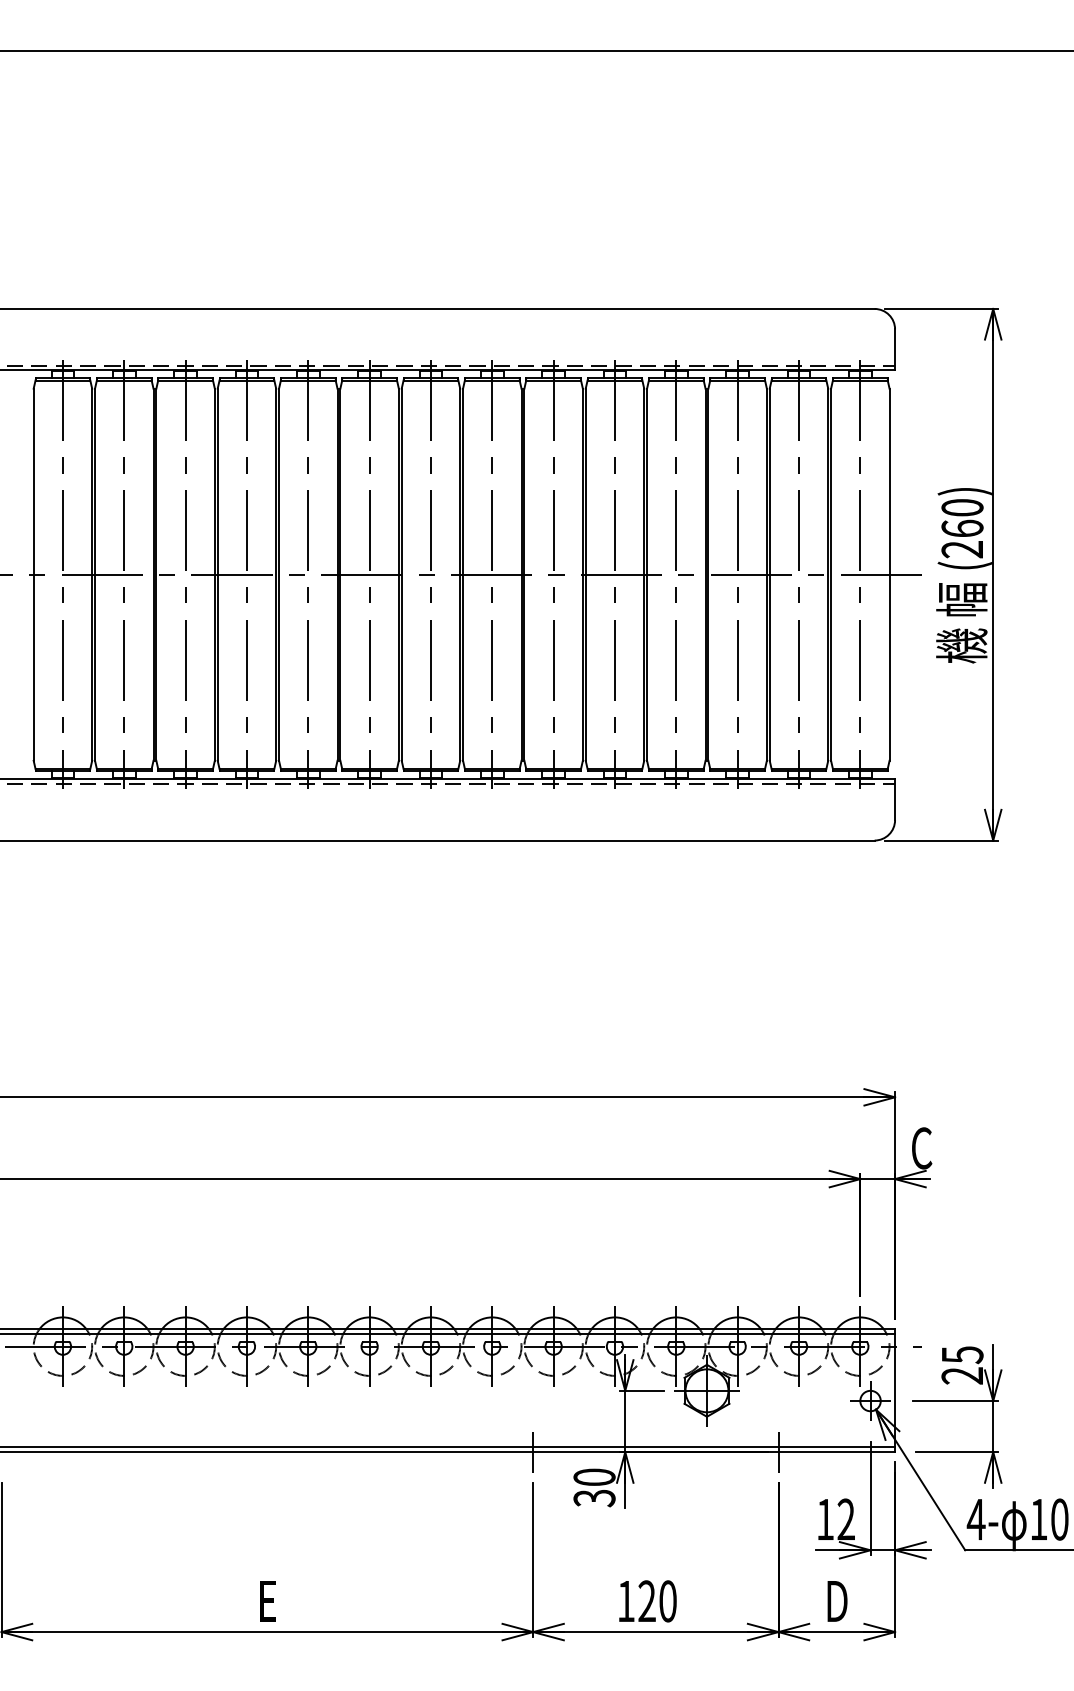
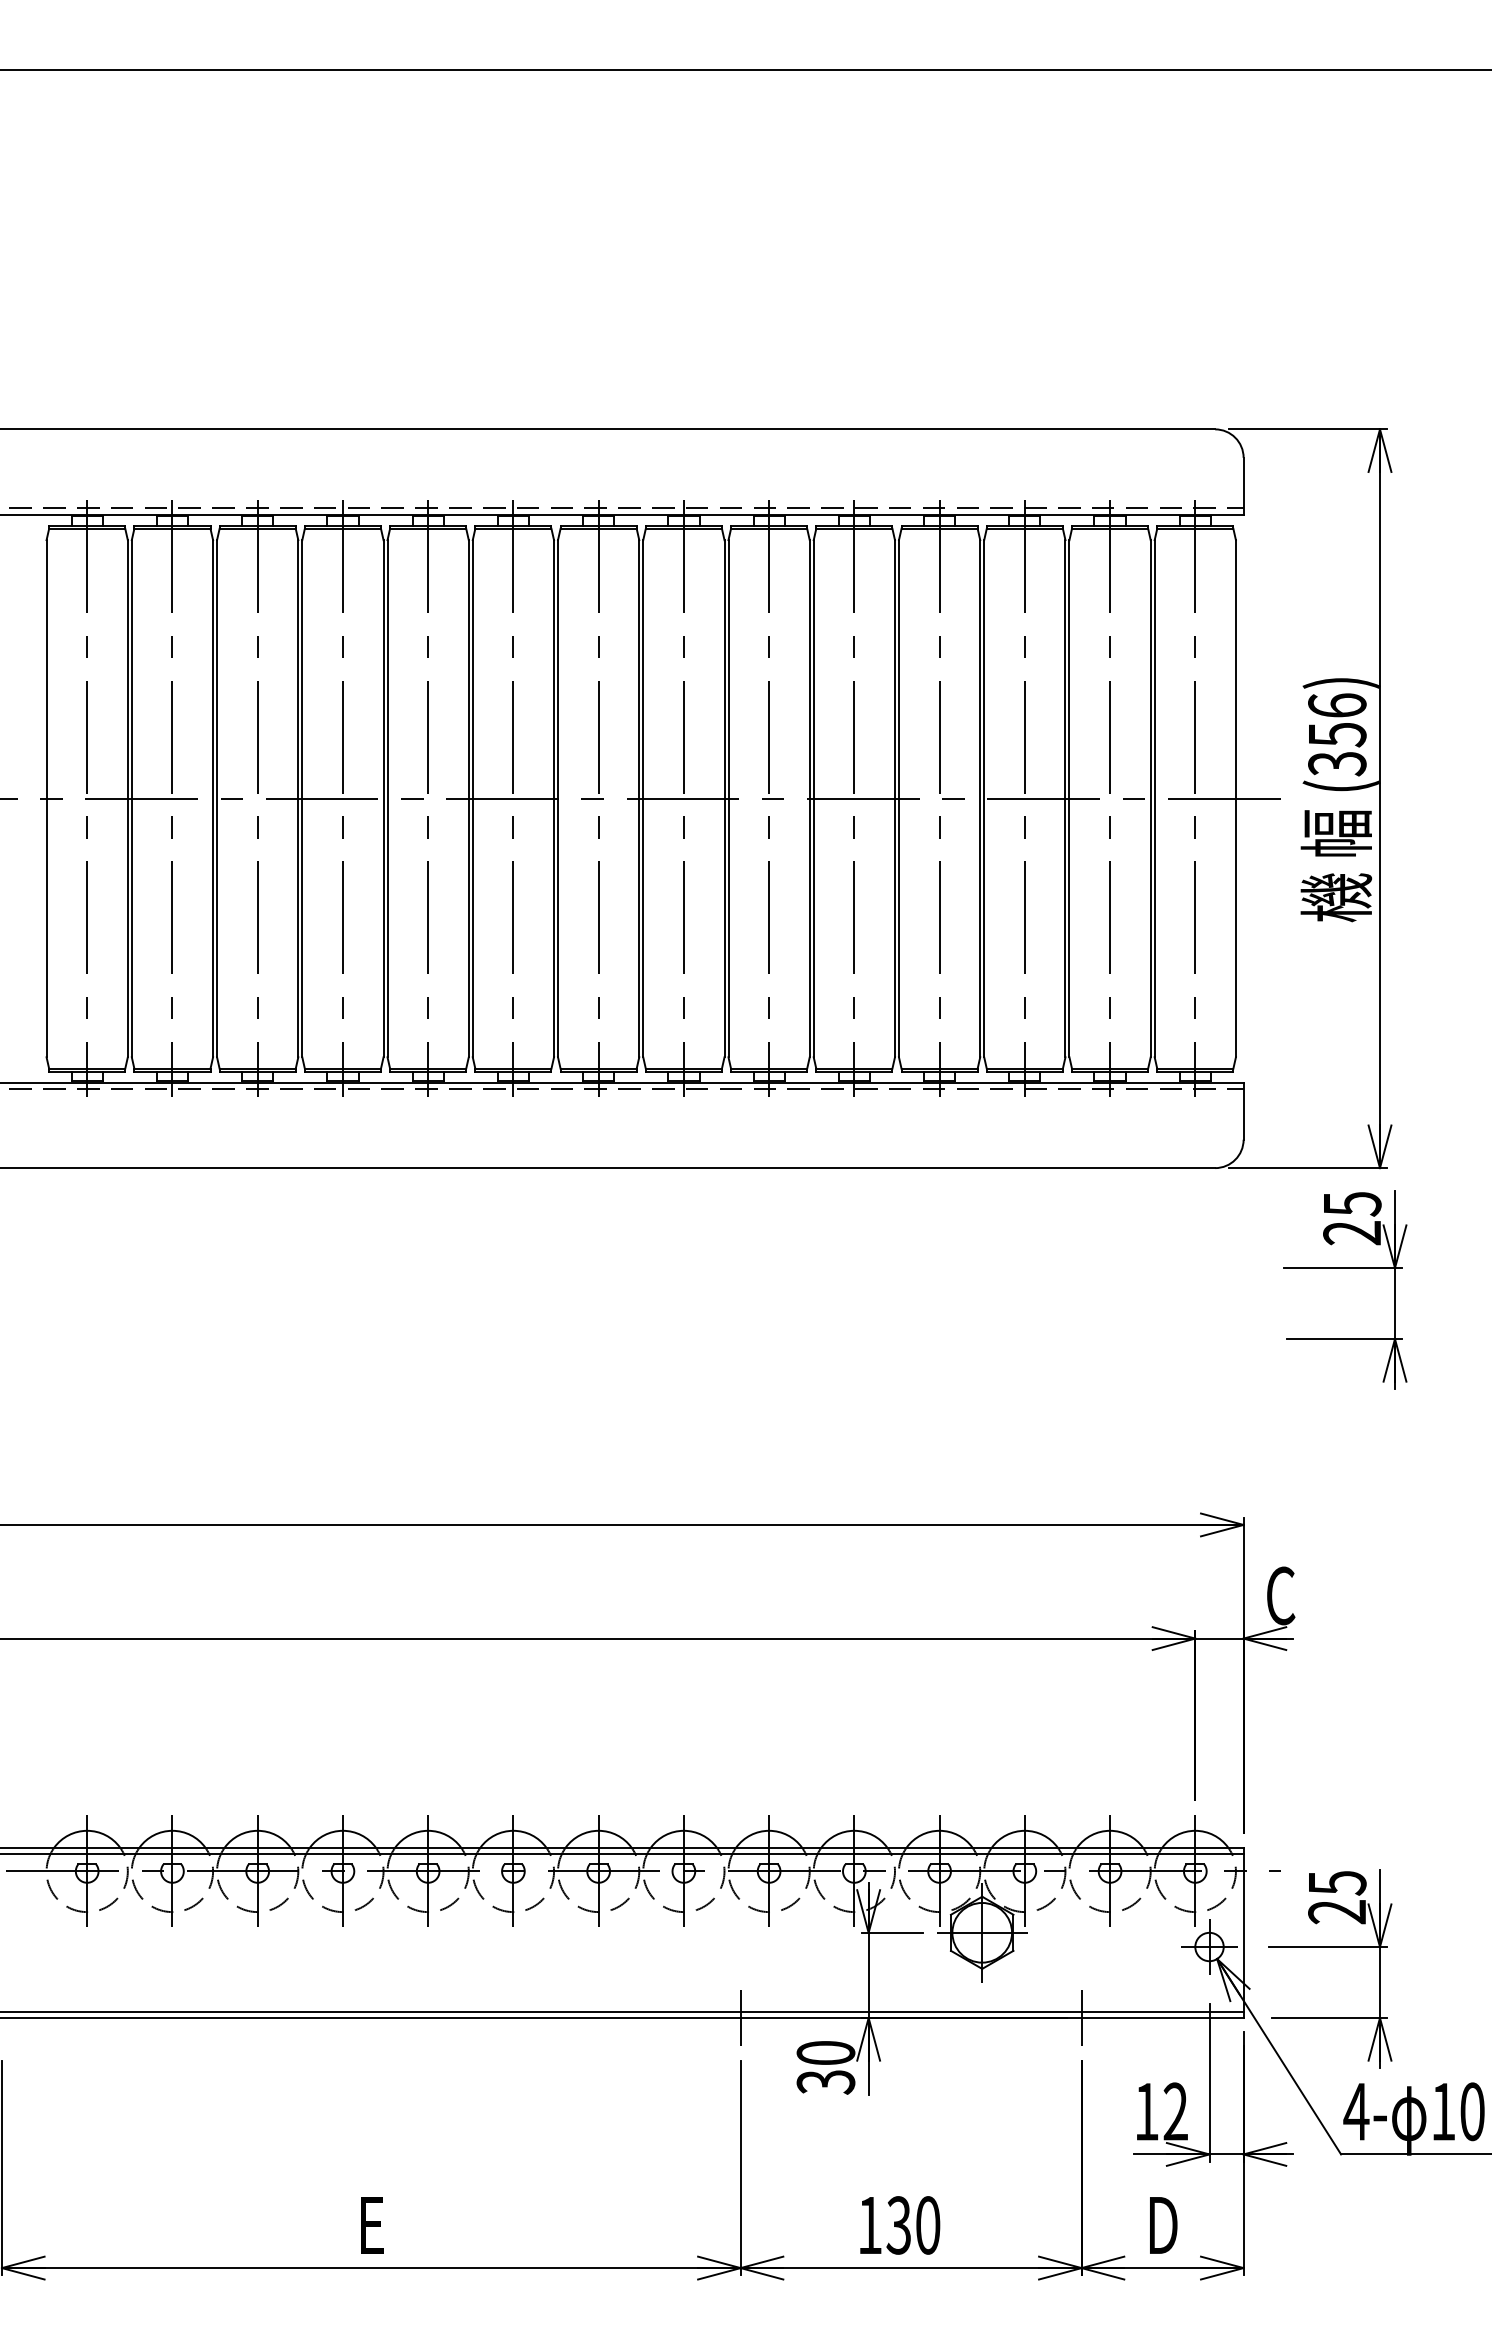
text: (962, 528) -> (1337, 734), (260) -> (356)
part: (968, 912) -> (1345, 1268), added
text: (646, 1601) -> (898, 2225), 120 -> 130

